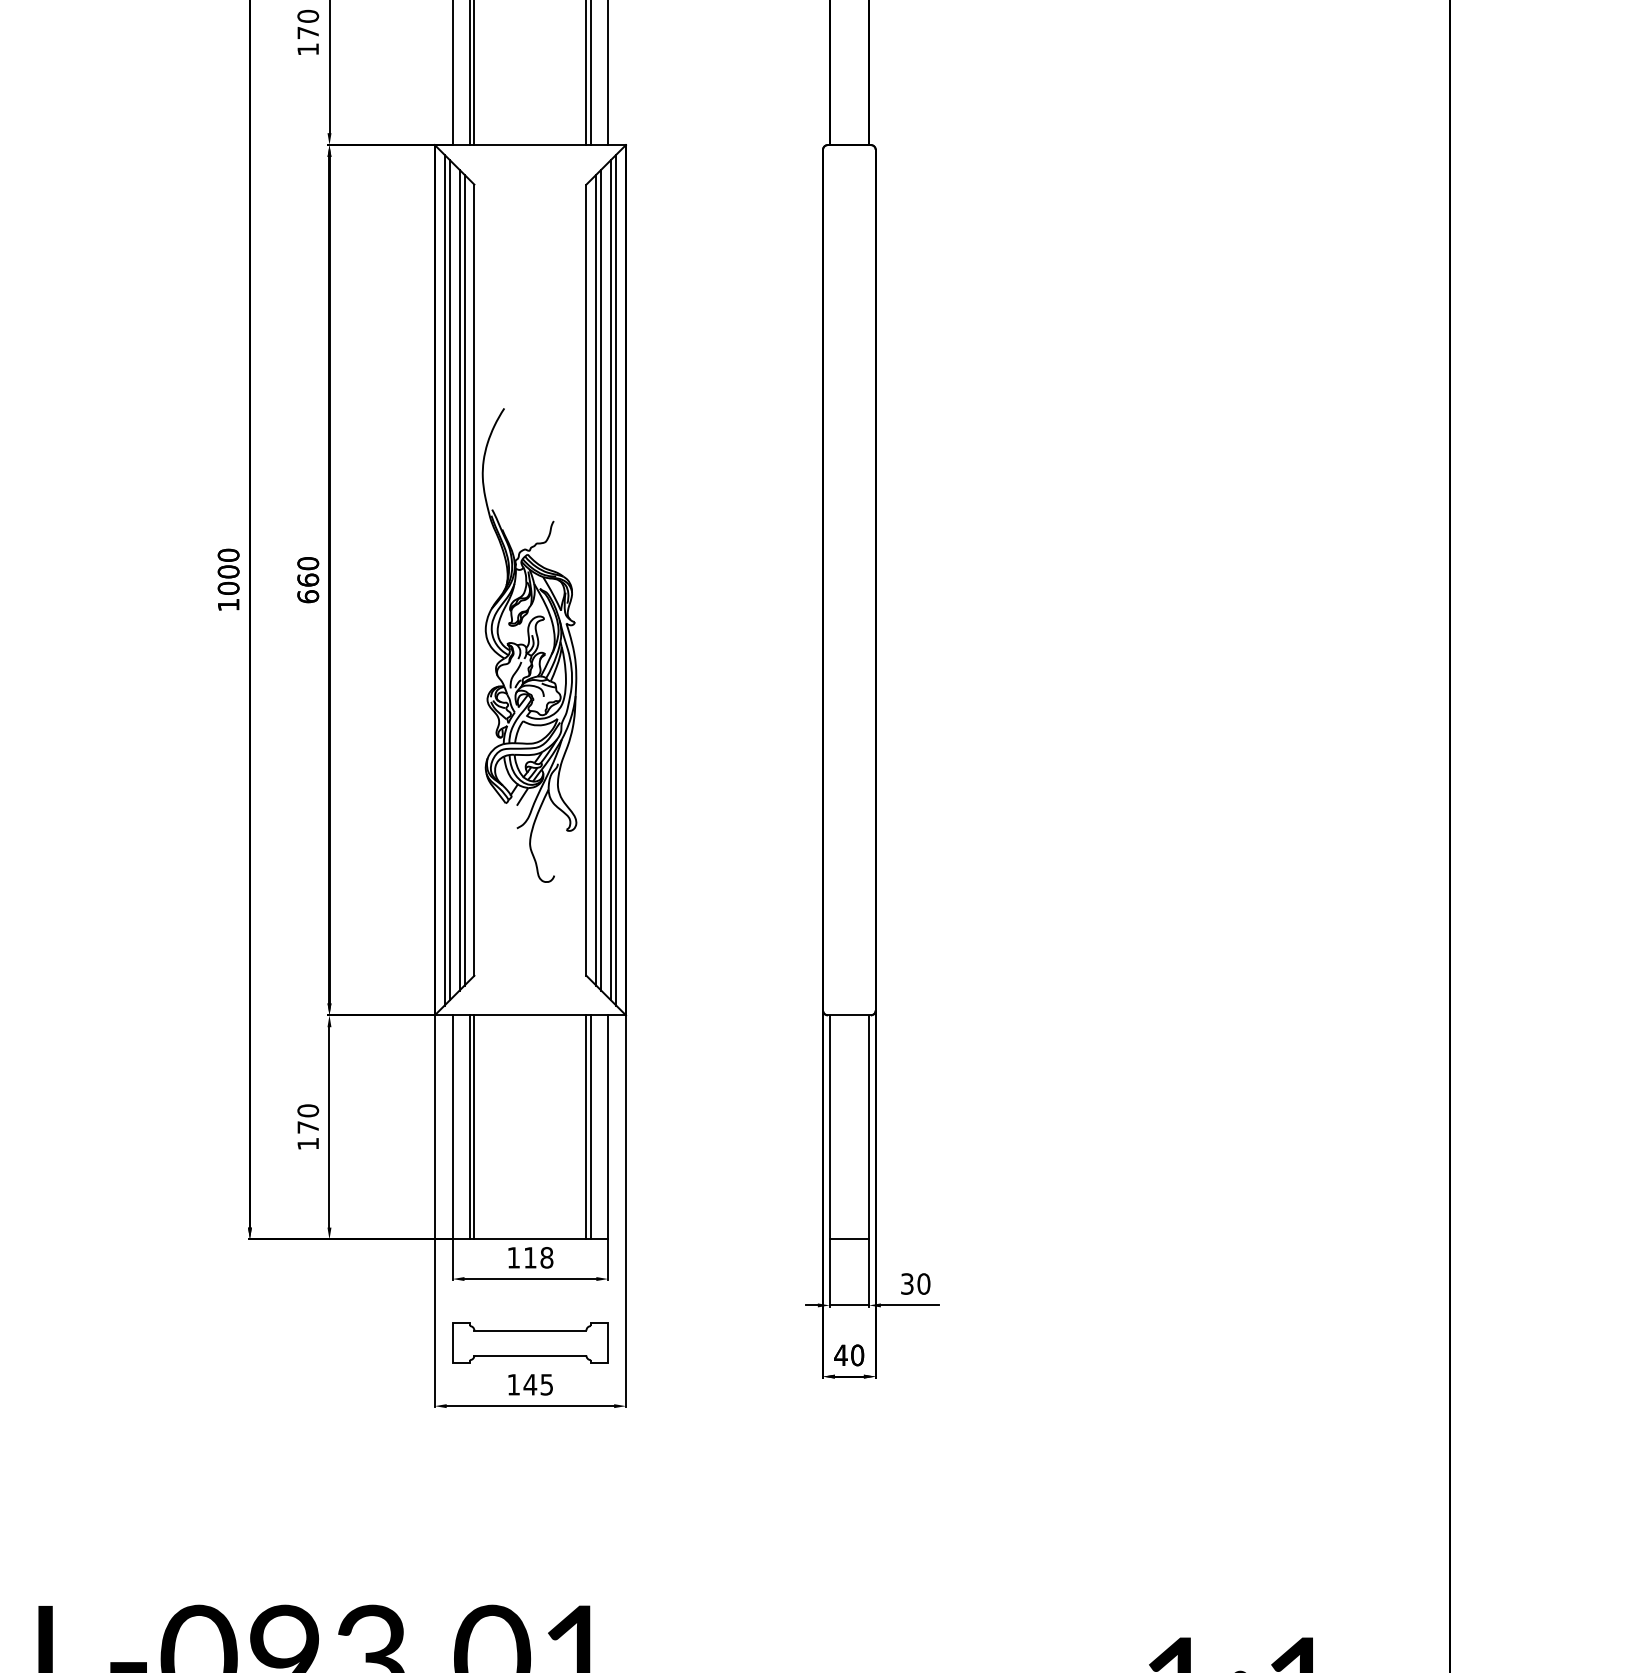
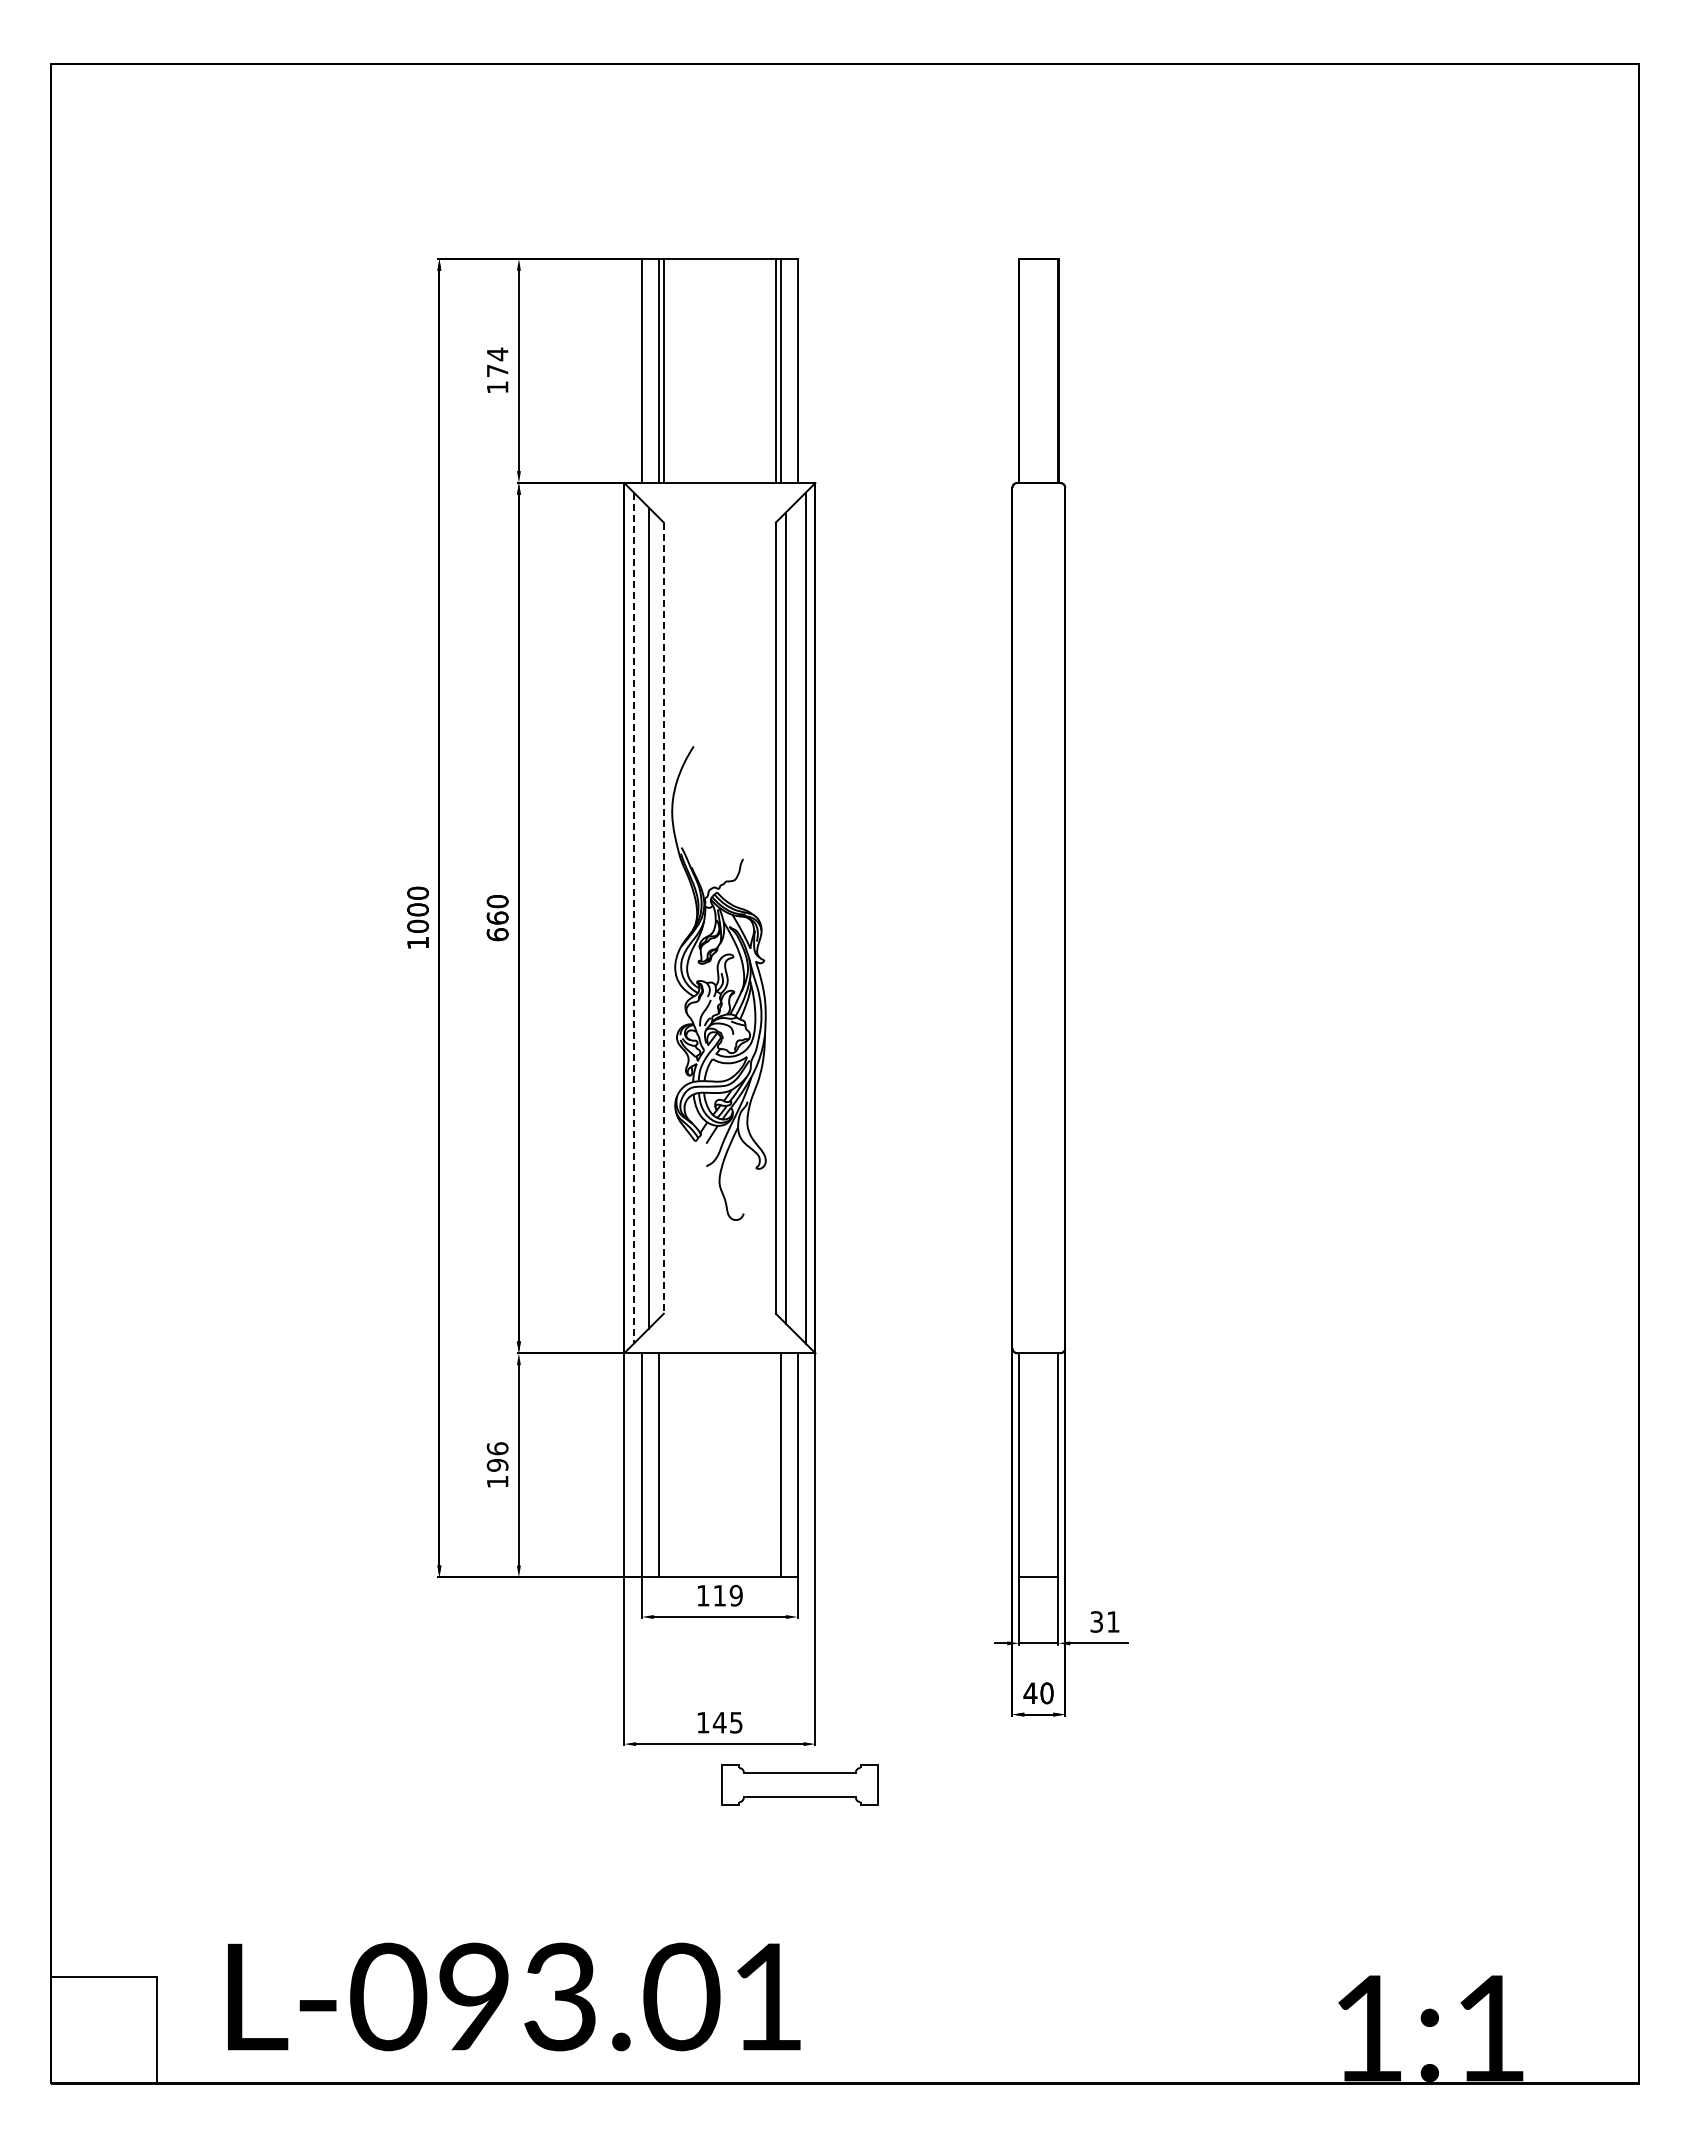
text: (308, 16) -> (497, 354), 170 -> 174
line: (450, 579) -> (639, 917), removed
line: (464, 579) -> (653, 917), removed
line: (601, 579) -> (790, 917), removed
line: (611, 579) -> (800, 917), removed
line: (444, 580) -> (633, 918), solid -> dashed
line: (474, 580) -> (663, 918), solid -> dashed
text: (308, 1118) -> (497, 1456), 170 -> 196
line: (474, 1127) -> (663, 1465), removed
line: (586, 1127) -> (775, 1465), removed
text: (546, 1257) -> (735, 1595), 118 -> 119
text: (923, 1283) -> (1112, 1621), 30 -> 31
part: (530, 1342) -> (799, 1784), moved

